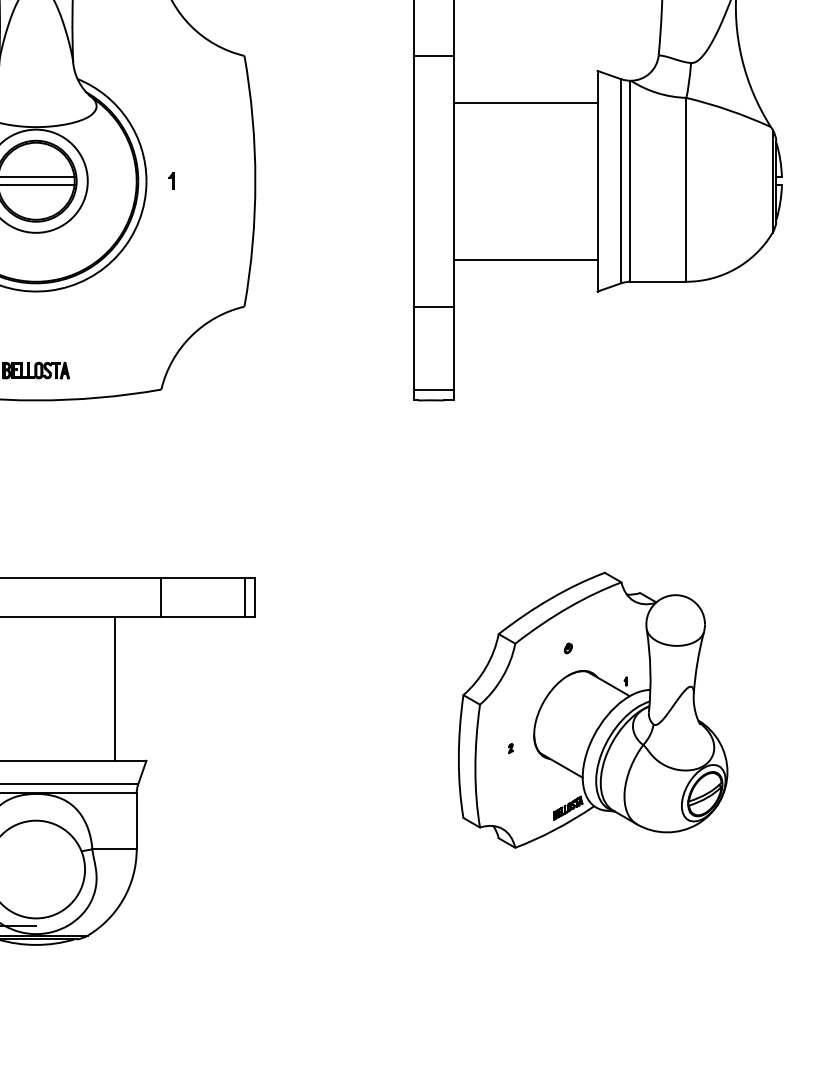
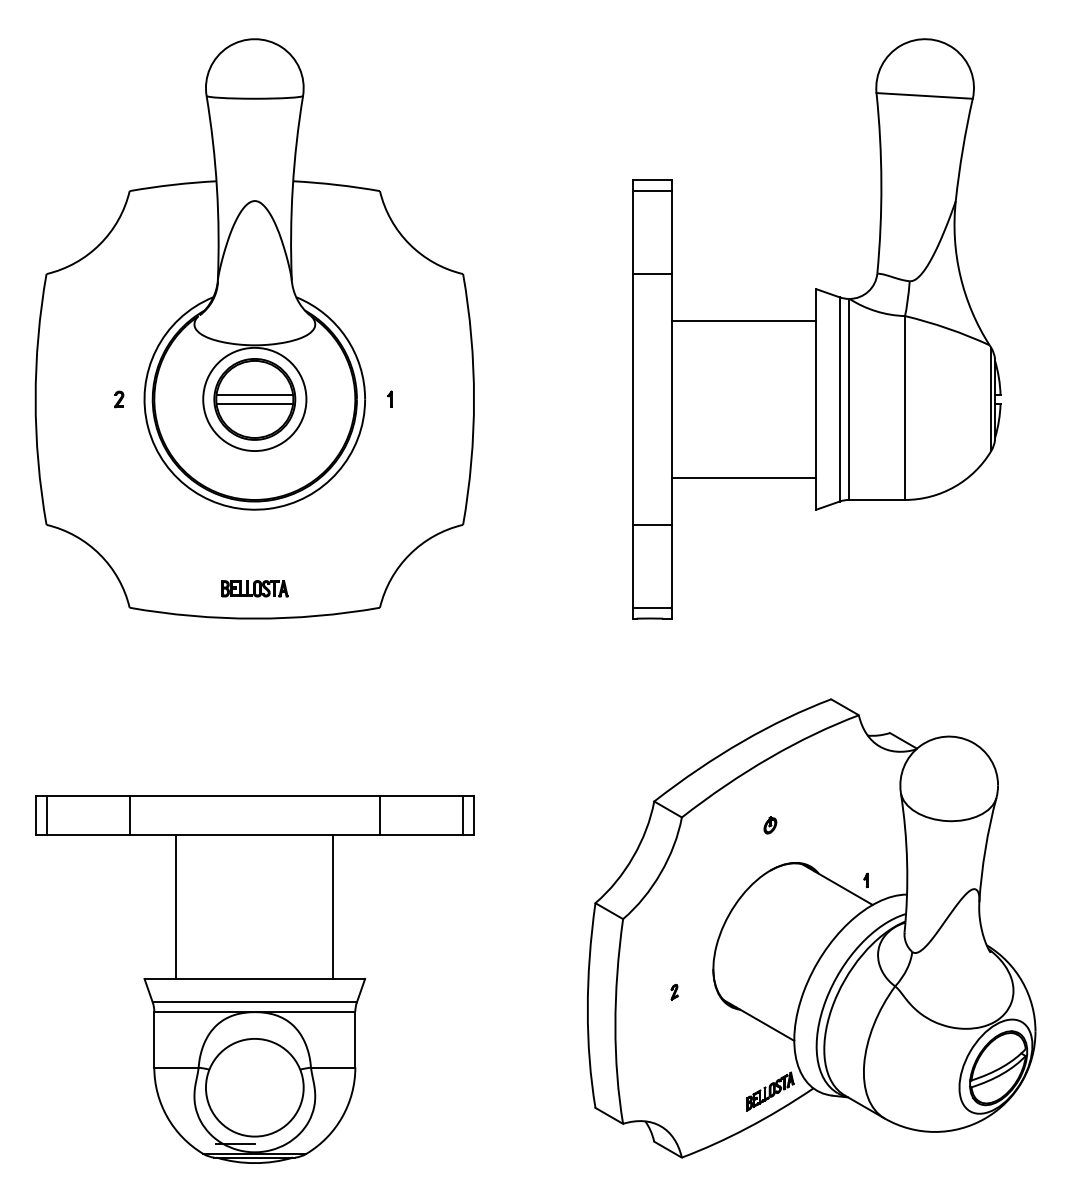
part: (592, 710) -> (811, 928), size x1.67

